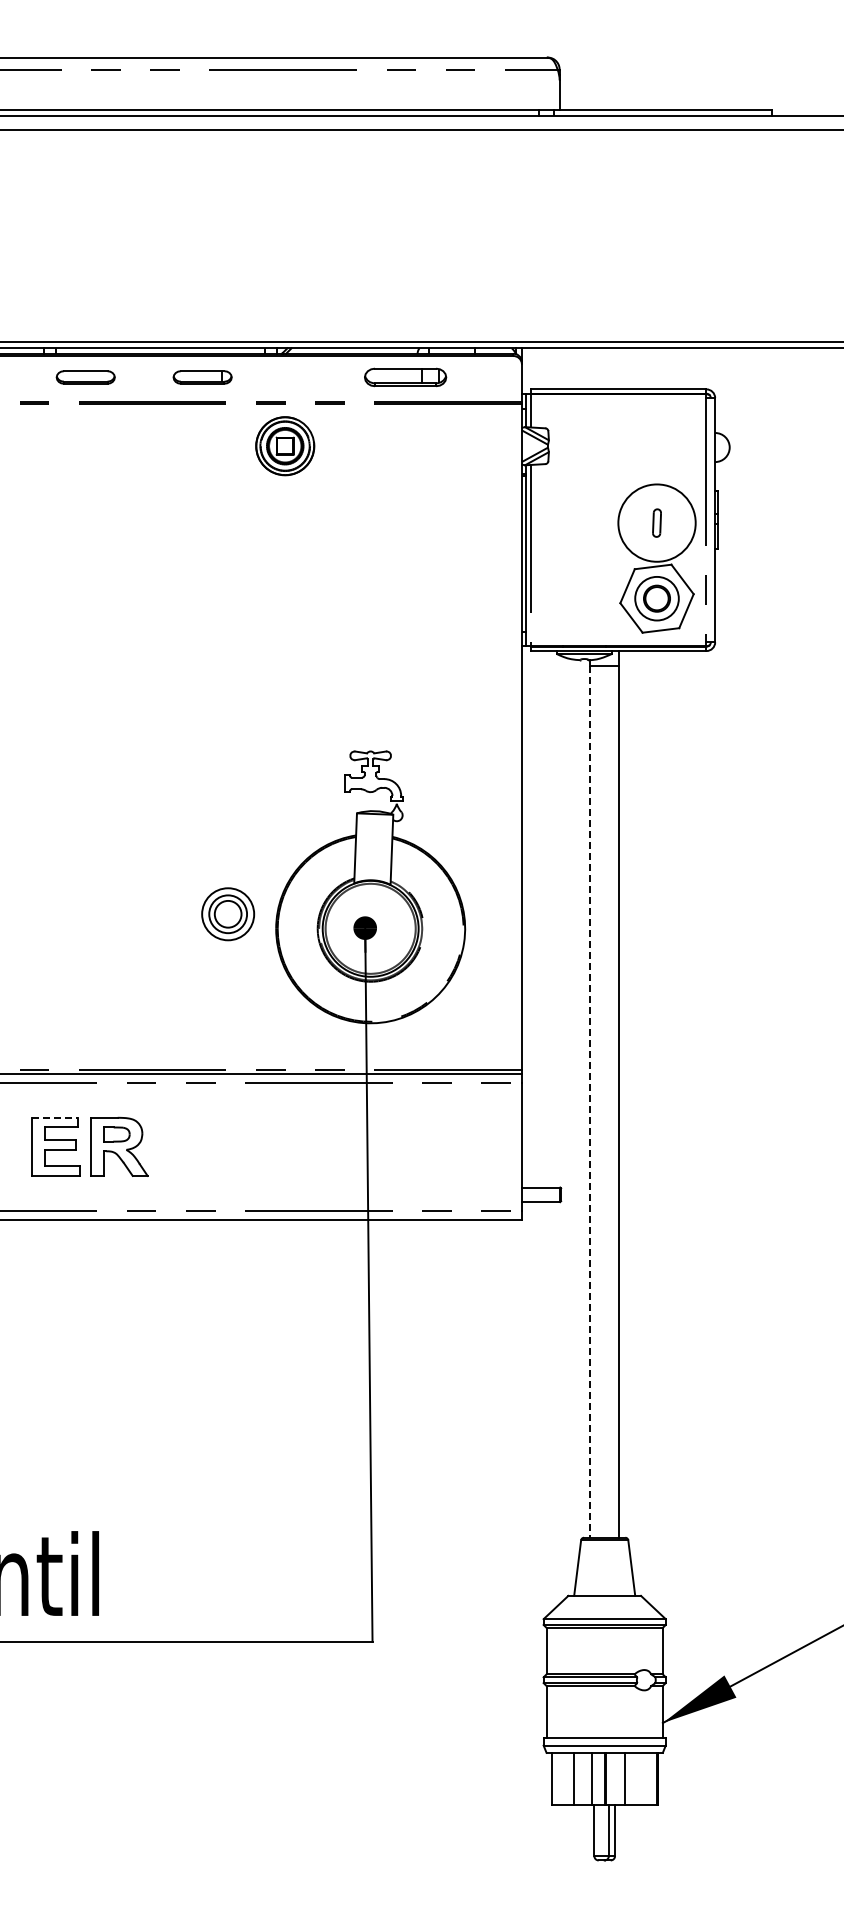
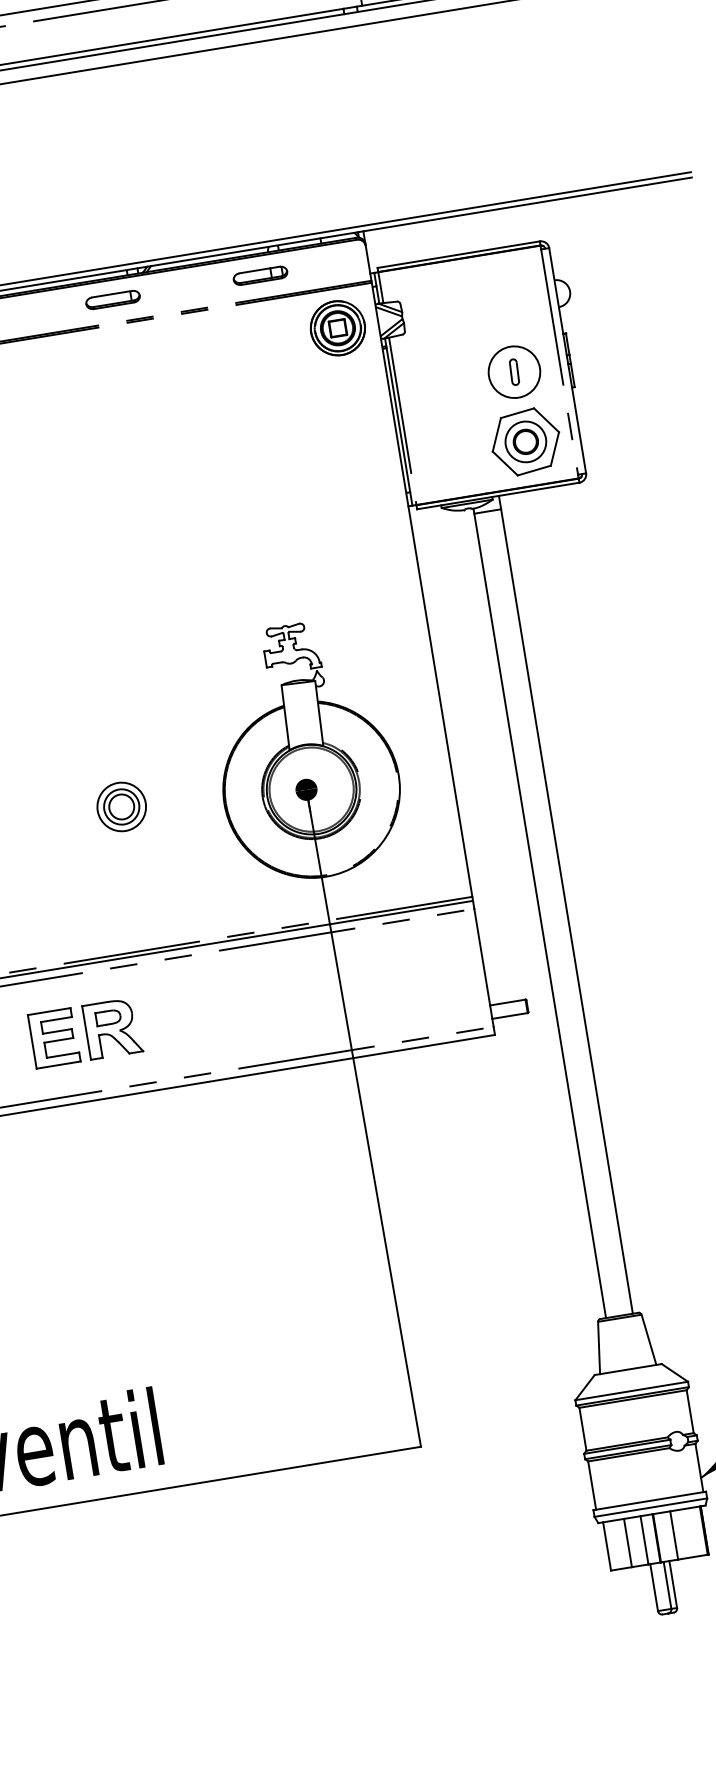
part: (202, 377) -> (112, 300), moved
part: (405, 377) -> (260, 275), size x0.71
part: (285, 446) -> (338, 328), moved
circle: (656, 522) -> (513, 371), size x0.71
part: (228, 914) -> (122, 807), moved
line: (590, 1102) -> (540, 916), dashed -> solid
line: (55, 1117) -> (49, 1011), dashed -> solid

